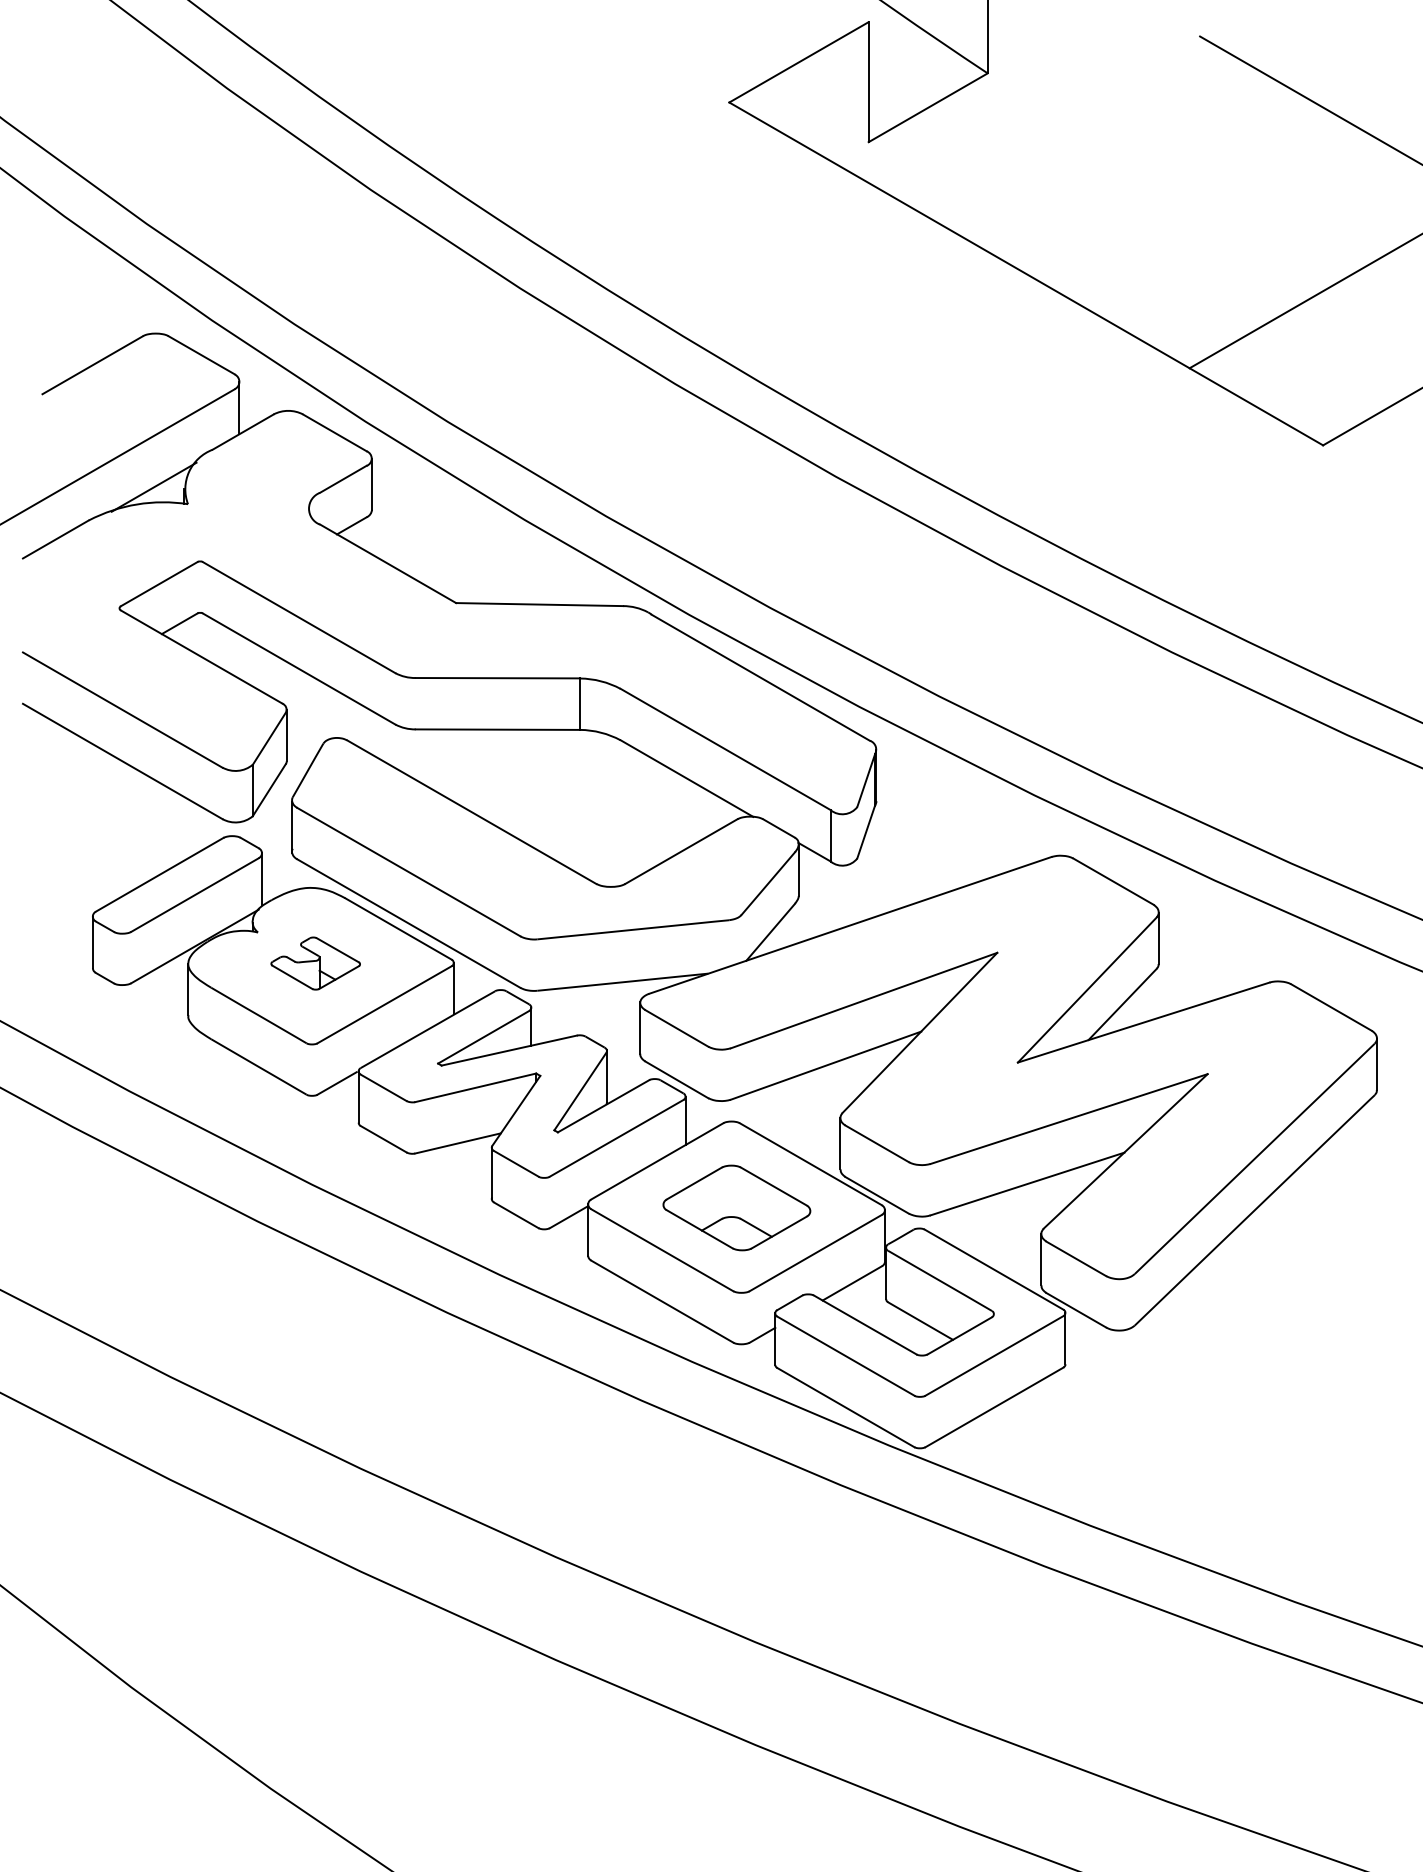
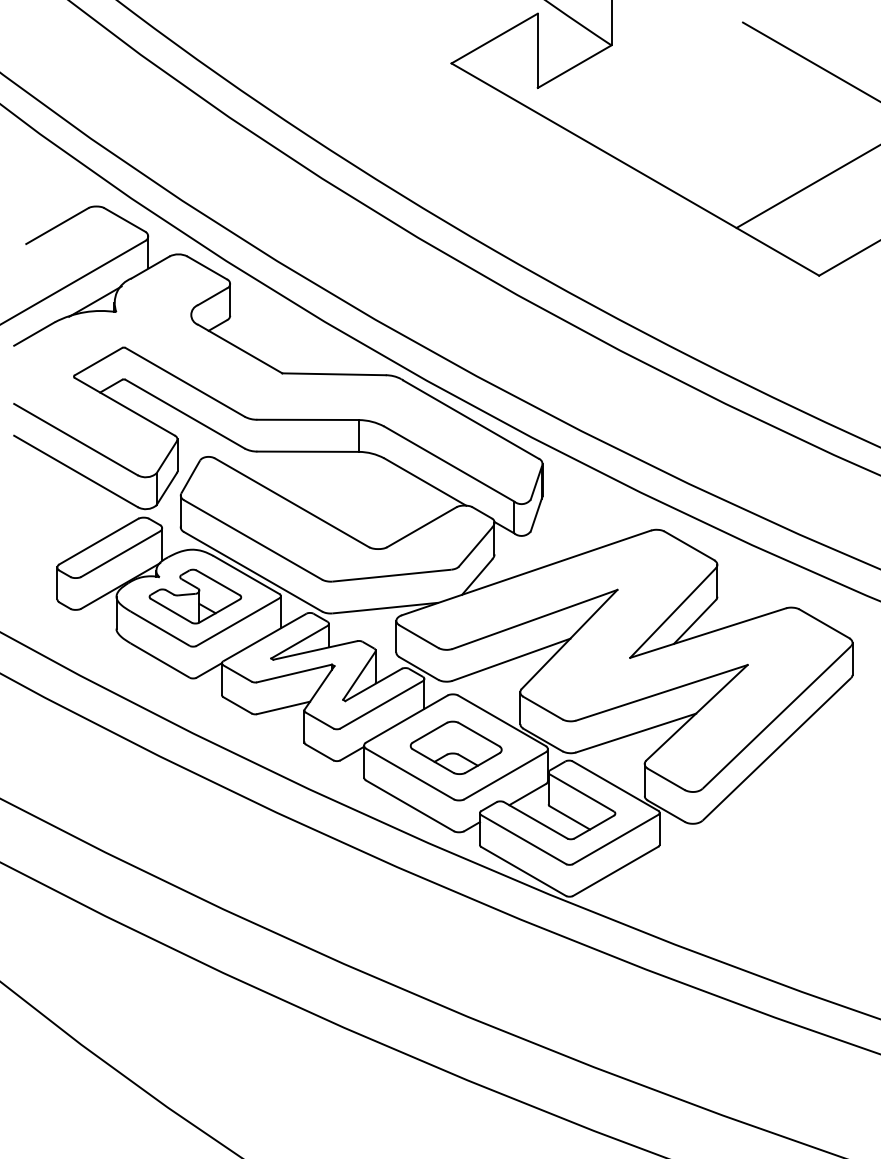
part: (315, 963) -> (195, 596), size x1.67

